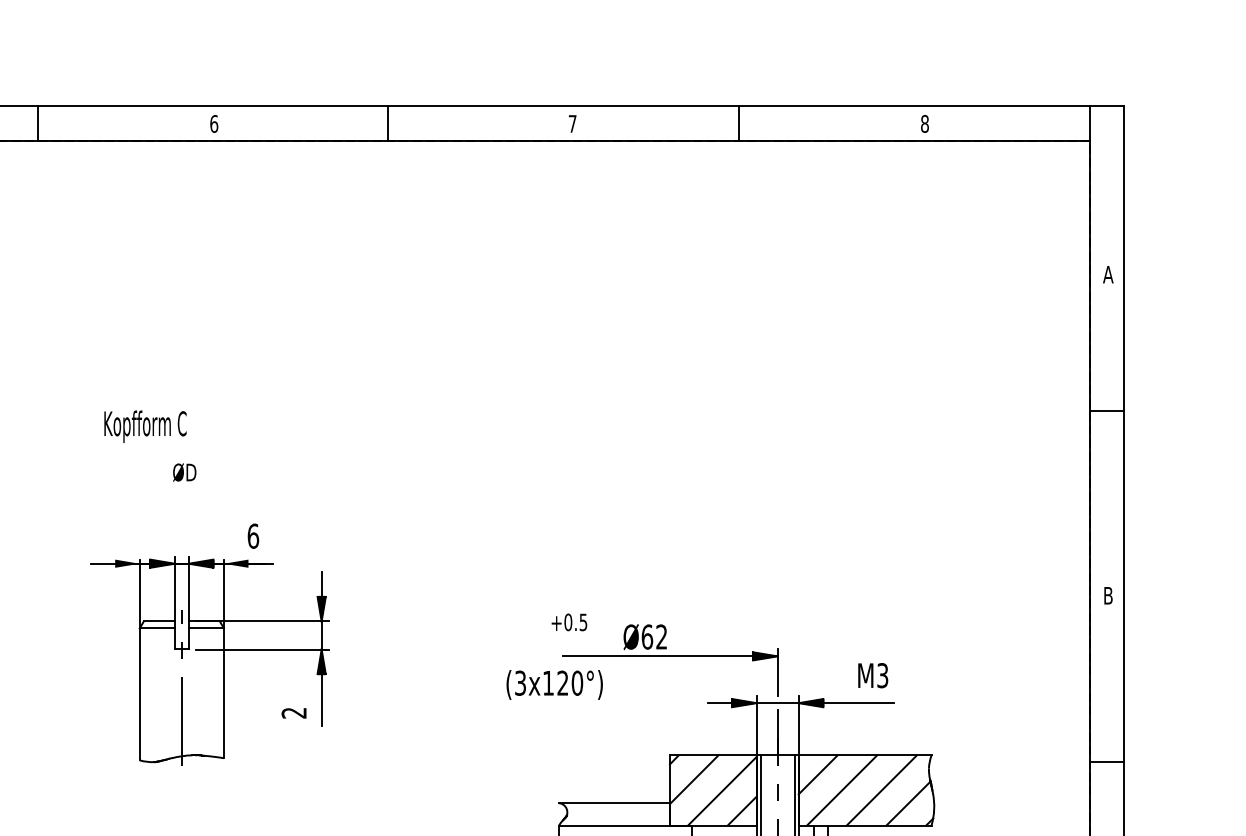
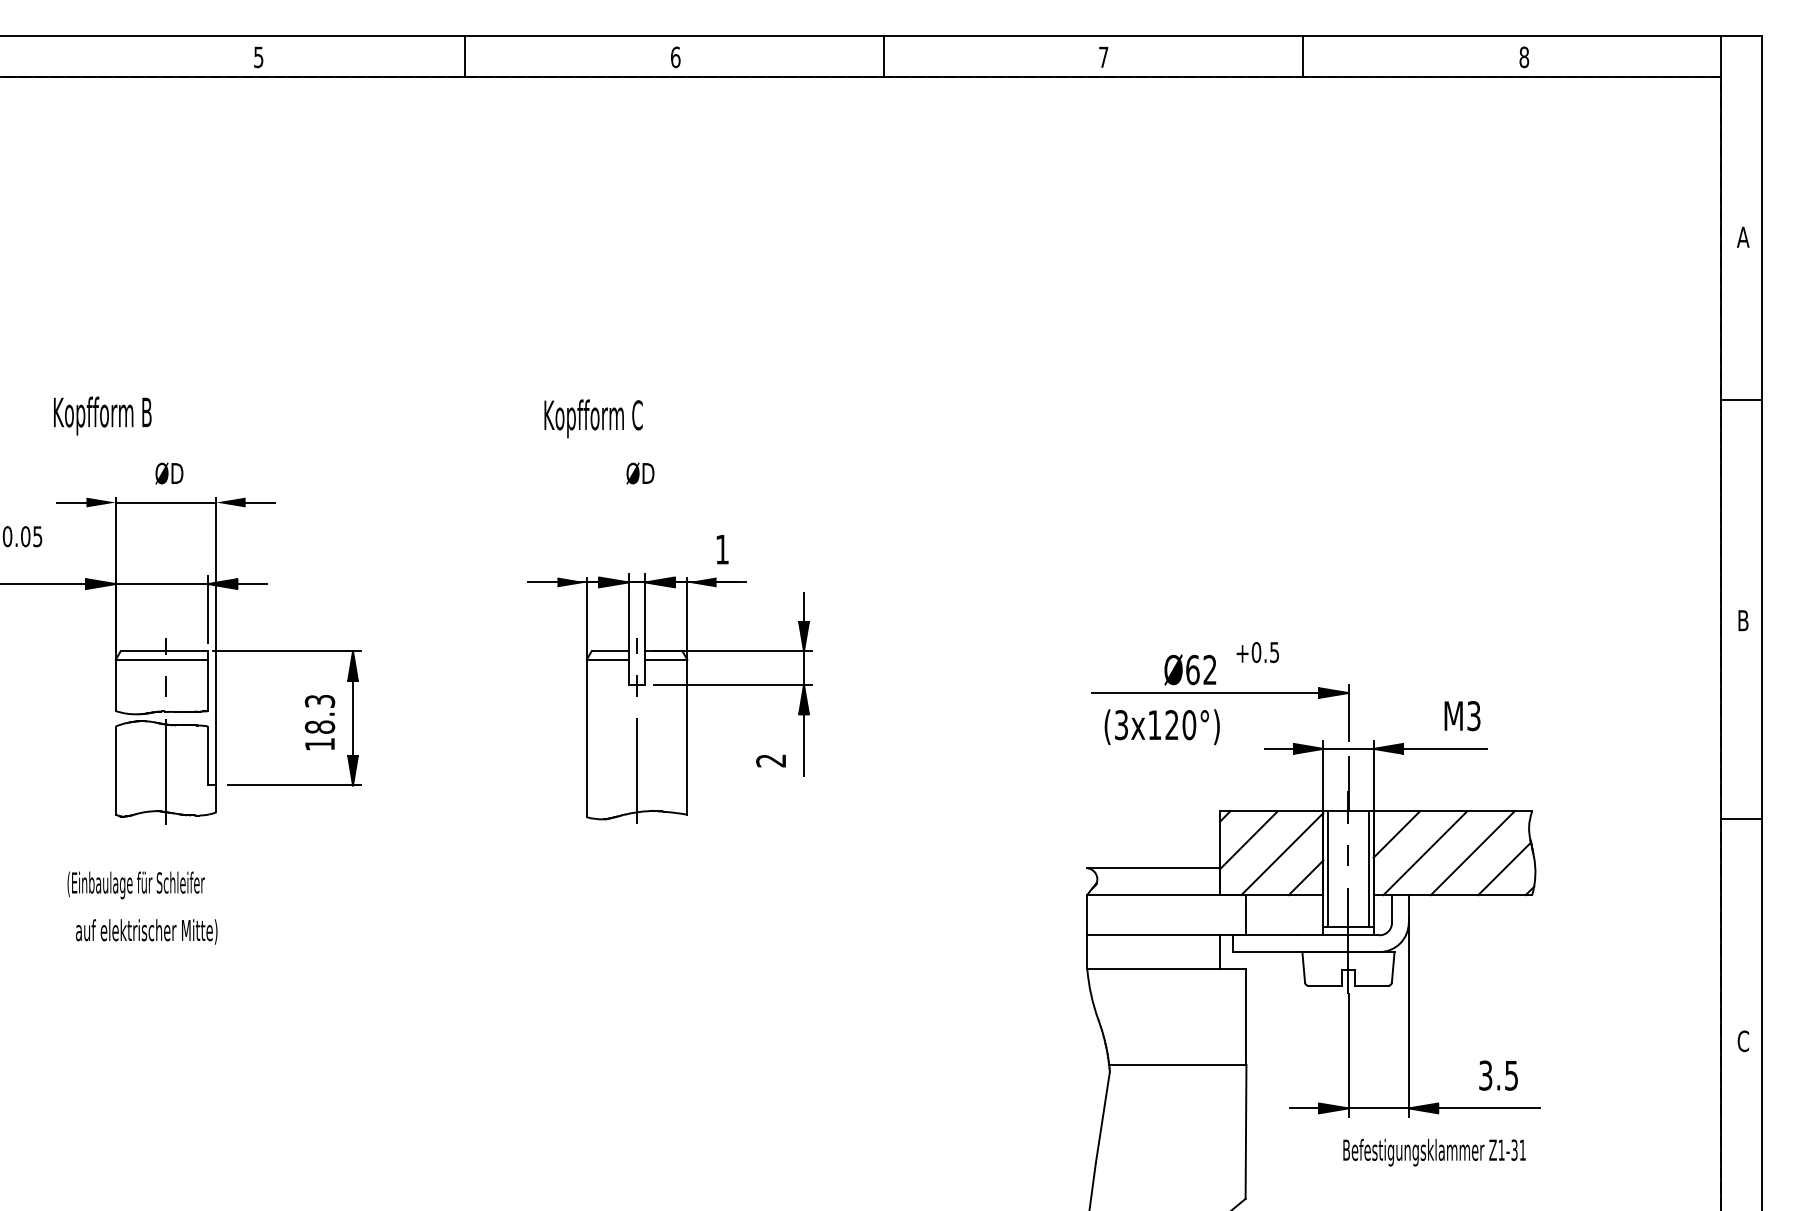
text: (253, 536) -> (722, 549), 6 -> 1
text: (569, 622) -> (1257, 652), moved
text: (554, 684) -> (1161, 726), moved

